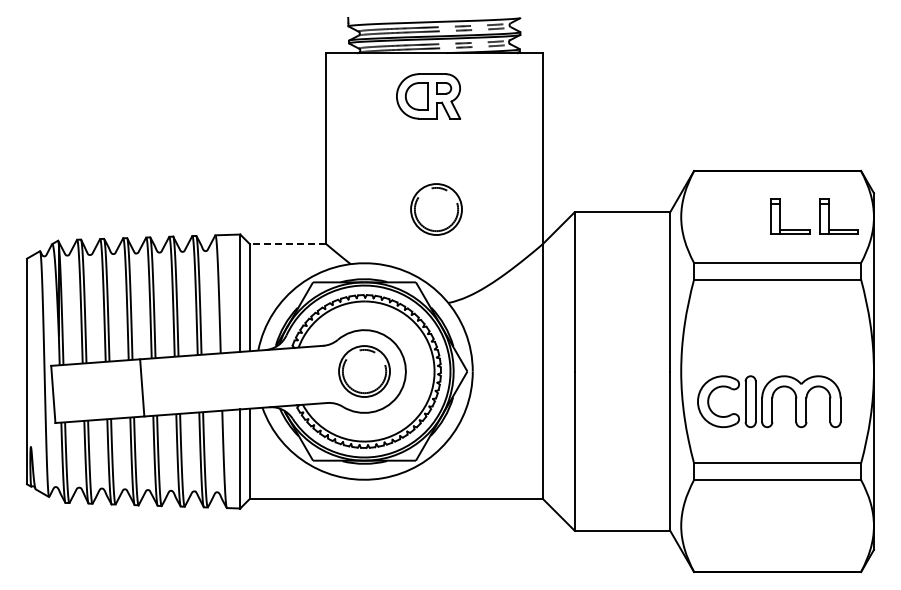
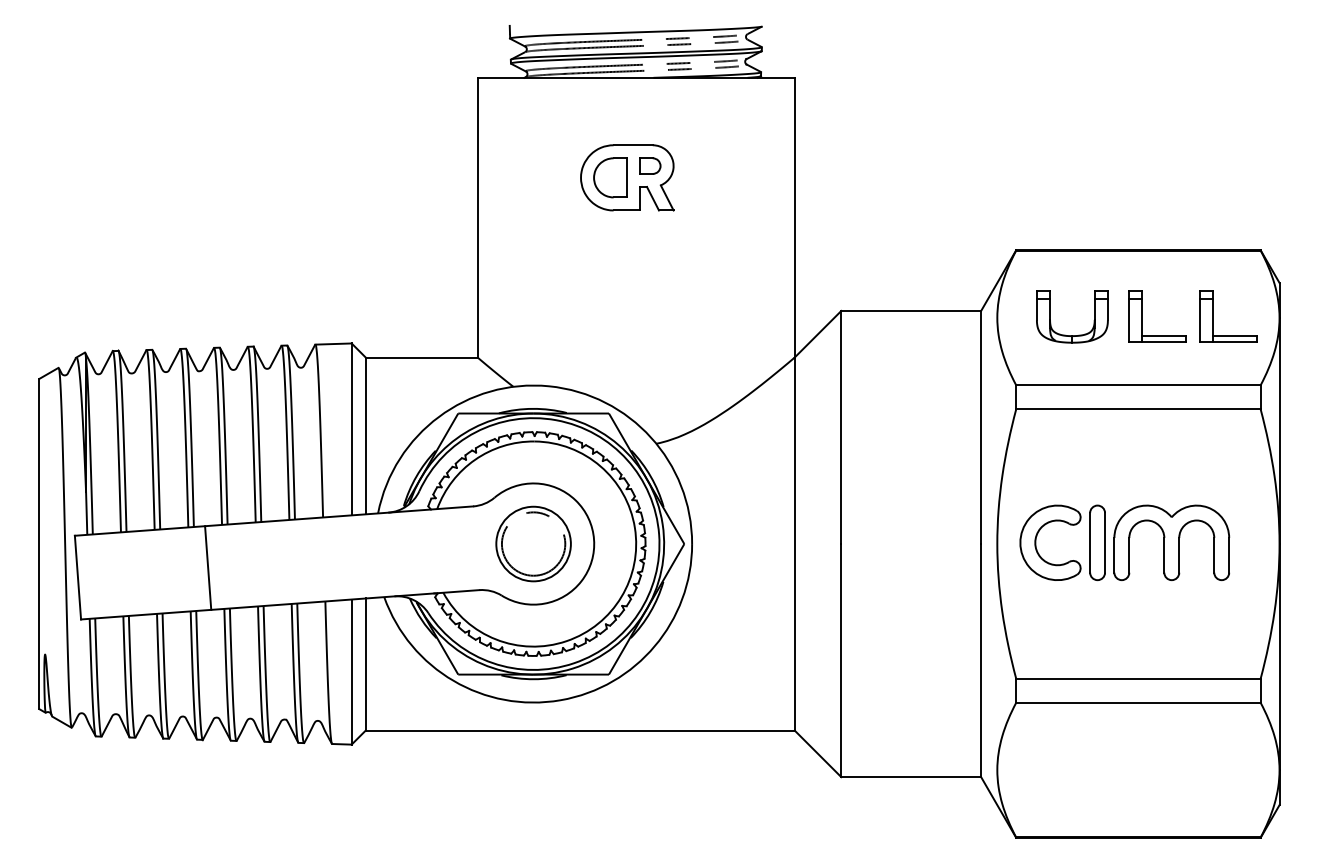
part: (428, 96) -> (627, 177), moved
part: (436, 209) -> (639, 306), removed
part: (732, 228) -> (1072, 334), added
line: (287, 244) -> (420, 358), dashed -> solid
part: (769, 401) -> (1125, 542), moved

